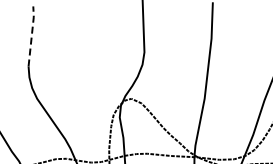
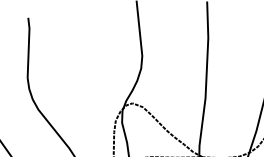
line: (31, 35) -> (28, 46), dashed -> solid

